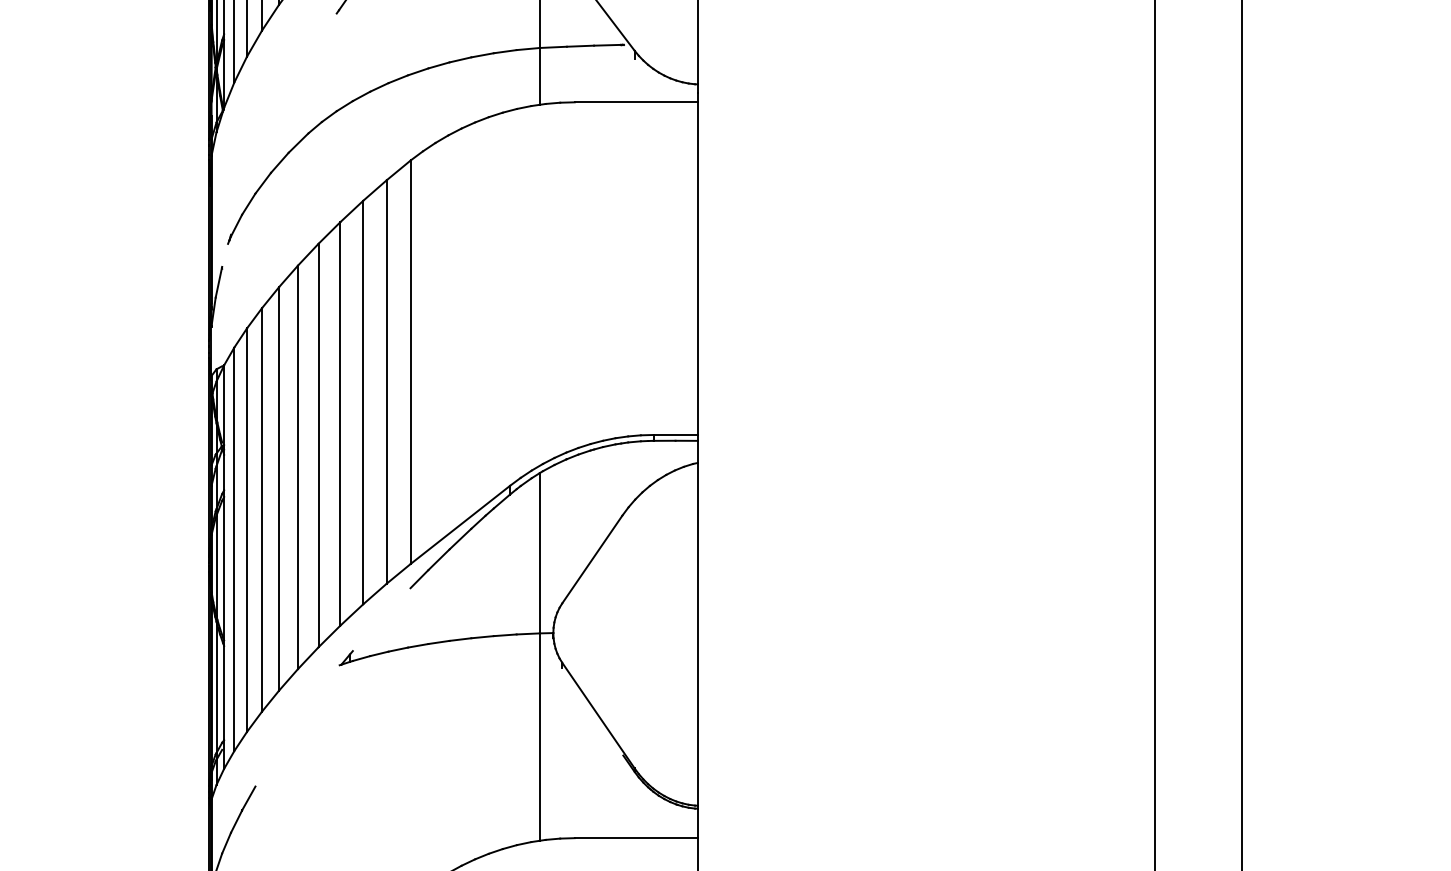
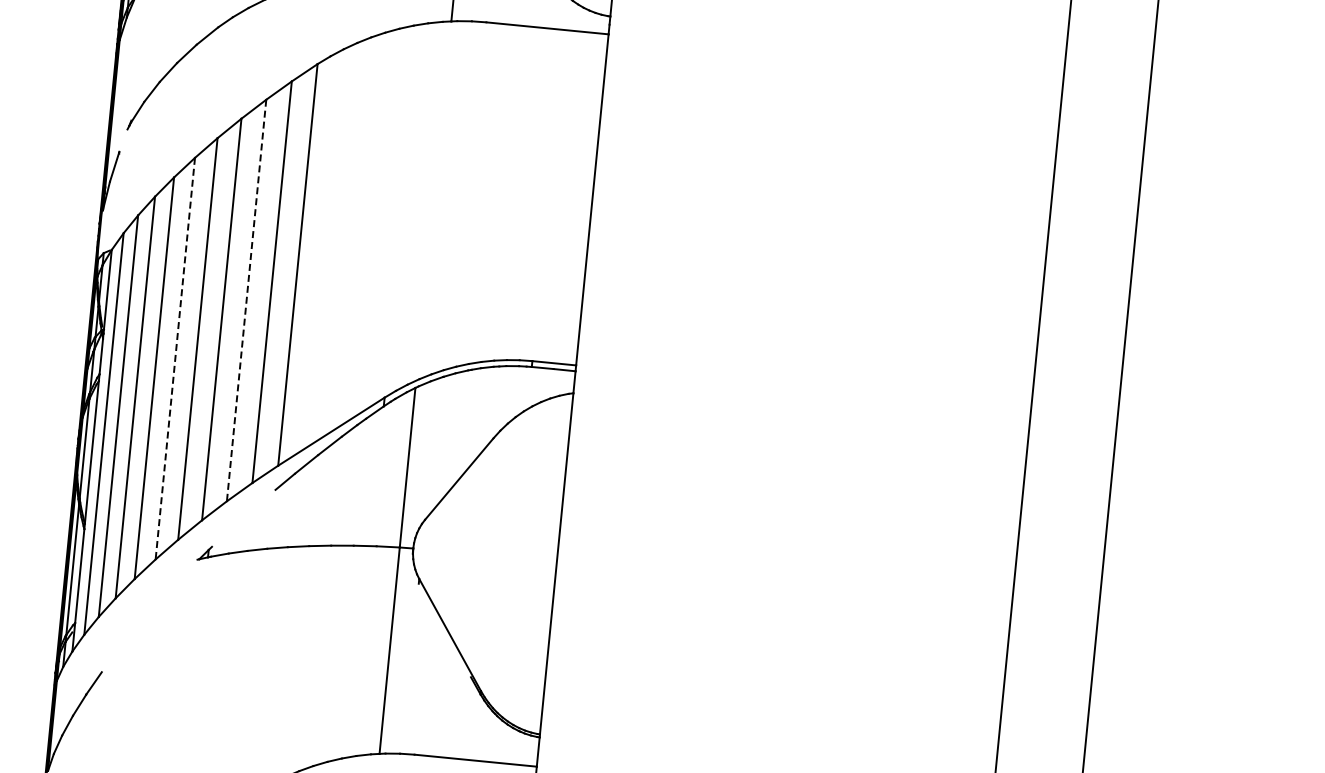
line: (363, 402) -> (246, 300), solid -> dashed
line: (298, 467) -> (175, 358), solid -> dashed

